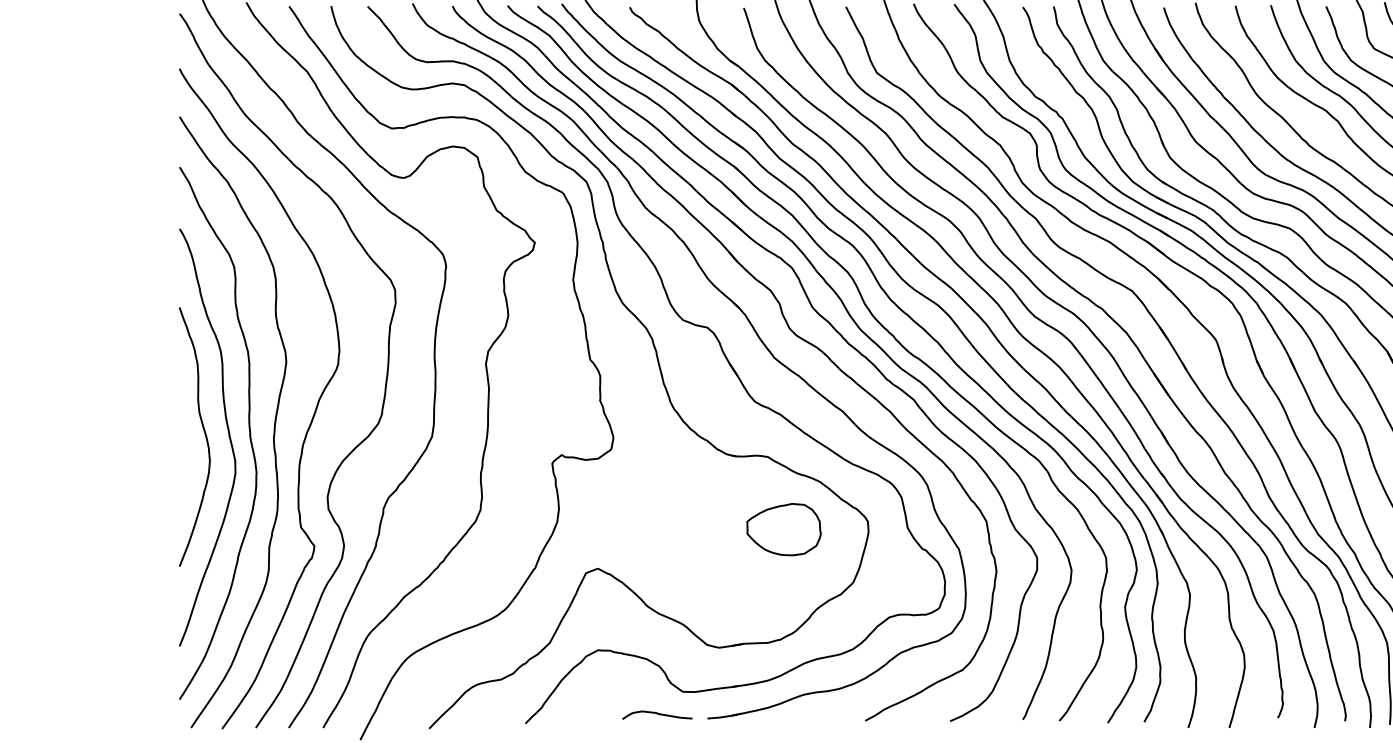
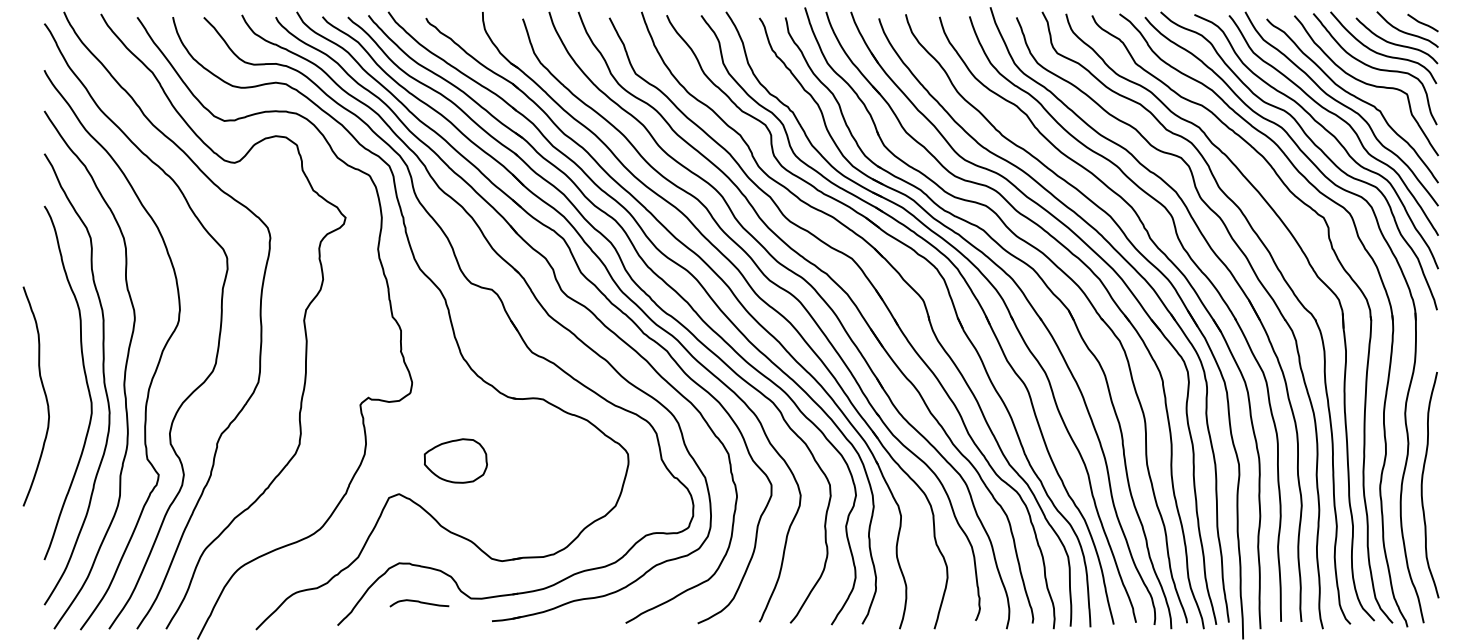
curve: (204, 435) -> (44, 395), moved
part: (783, 529) -> (455, 460), moved
curve: (657, 714) -> (419, 602), moved

